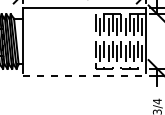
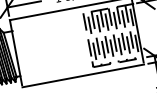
line: (84, 75) -> (83, 75), dashed -> solid

